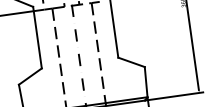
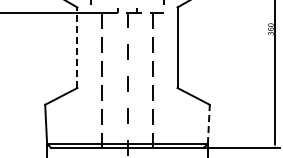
line: (37, 37) -> (77, 47), solid -> dashed
line: (145, 82) -> (208, 124), solid -> dashed

